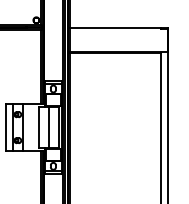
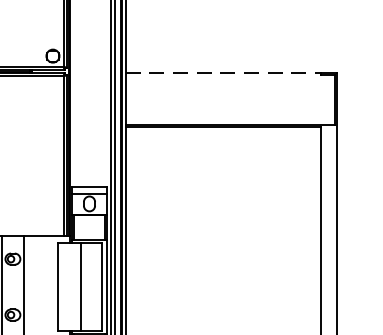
line: (116, 28) -> (225, 73), solid -> dashed

